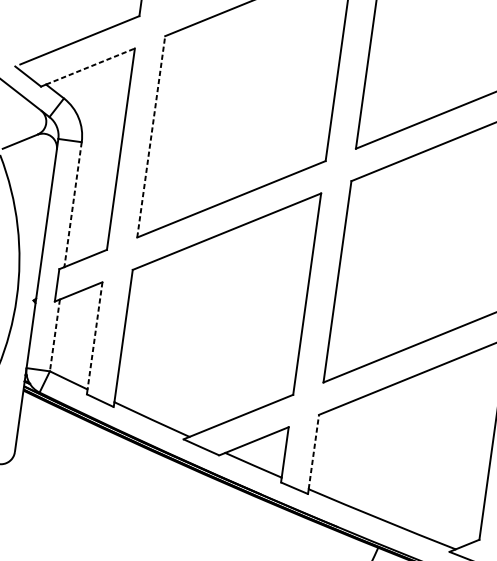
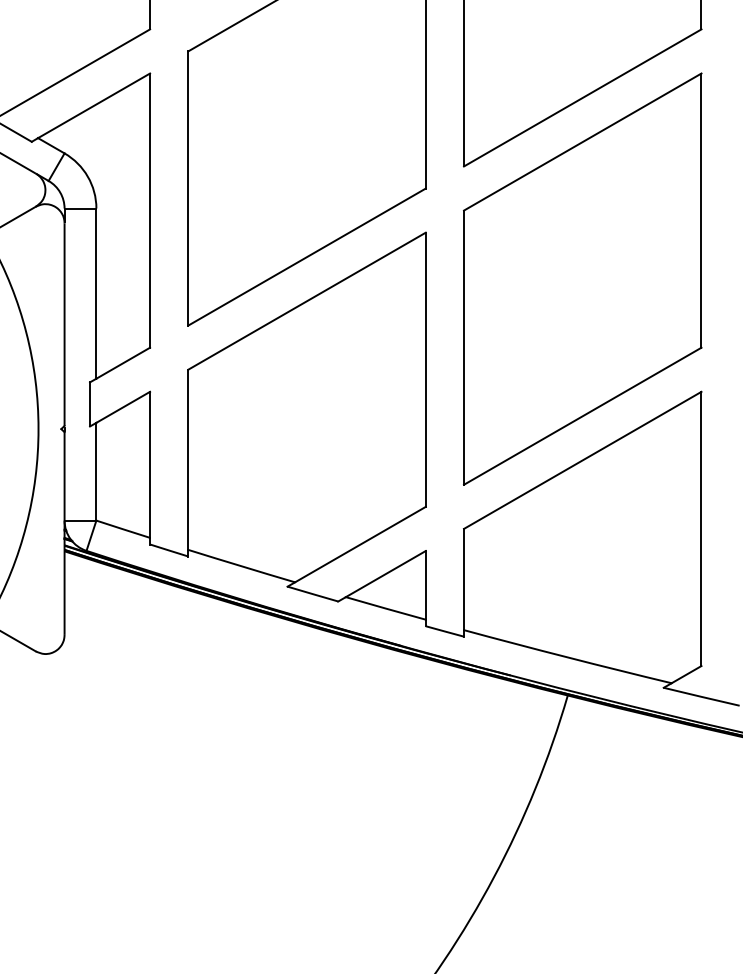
line: (90, 66) -> (94, 105), dashed -> solid
line: (151, 136) -> (188, 188), dashed -> solid
line: (73, 205) -> (96, 294), dashed -> solid
line: (55, 335) -> (96, 471), dashed -> solid
line: (95, 336) -> (150, 465), dashed -> solid
line: (314, 452) -> (464, 579), dashed -> solid

